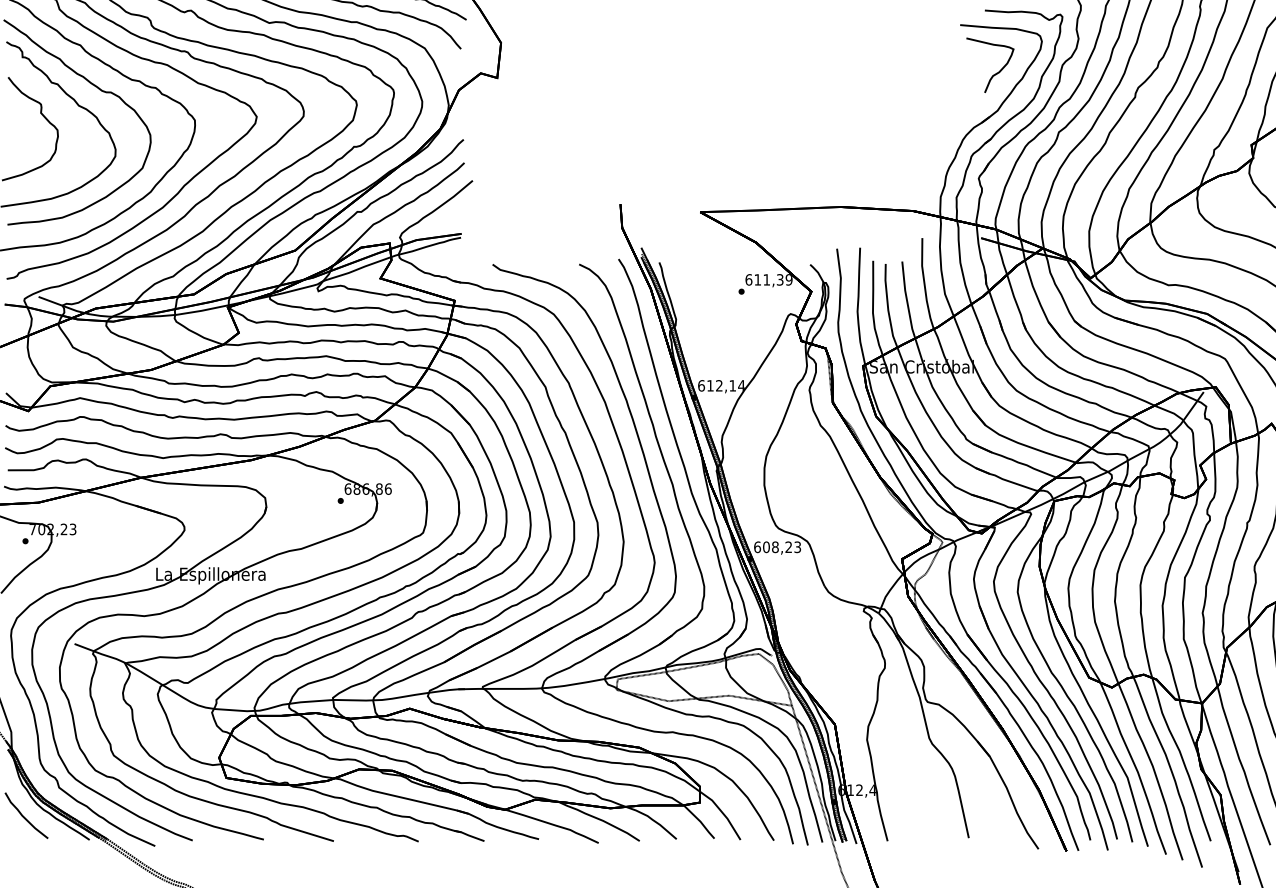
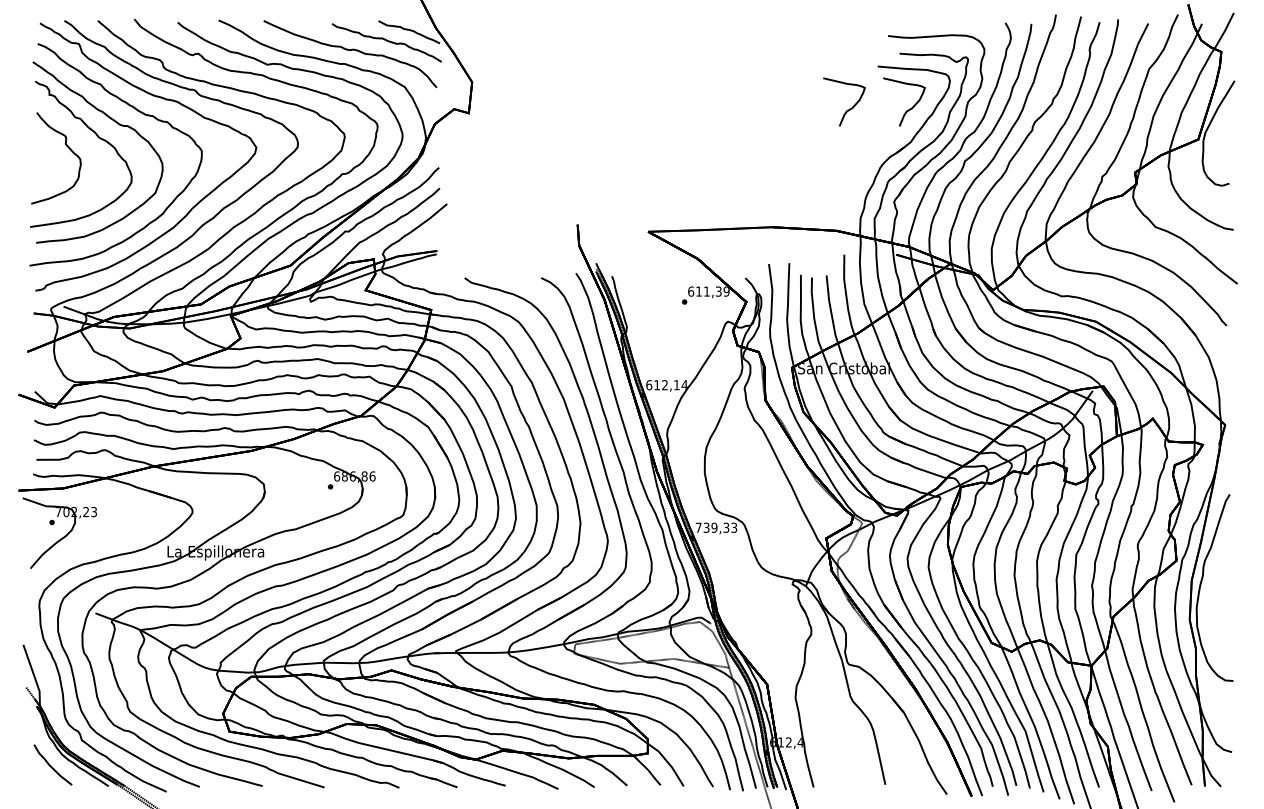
part: (928, 72) -> (849, 108), added
text: (773, 546) -> (712, 527), 608,23 -> 739,33

